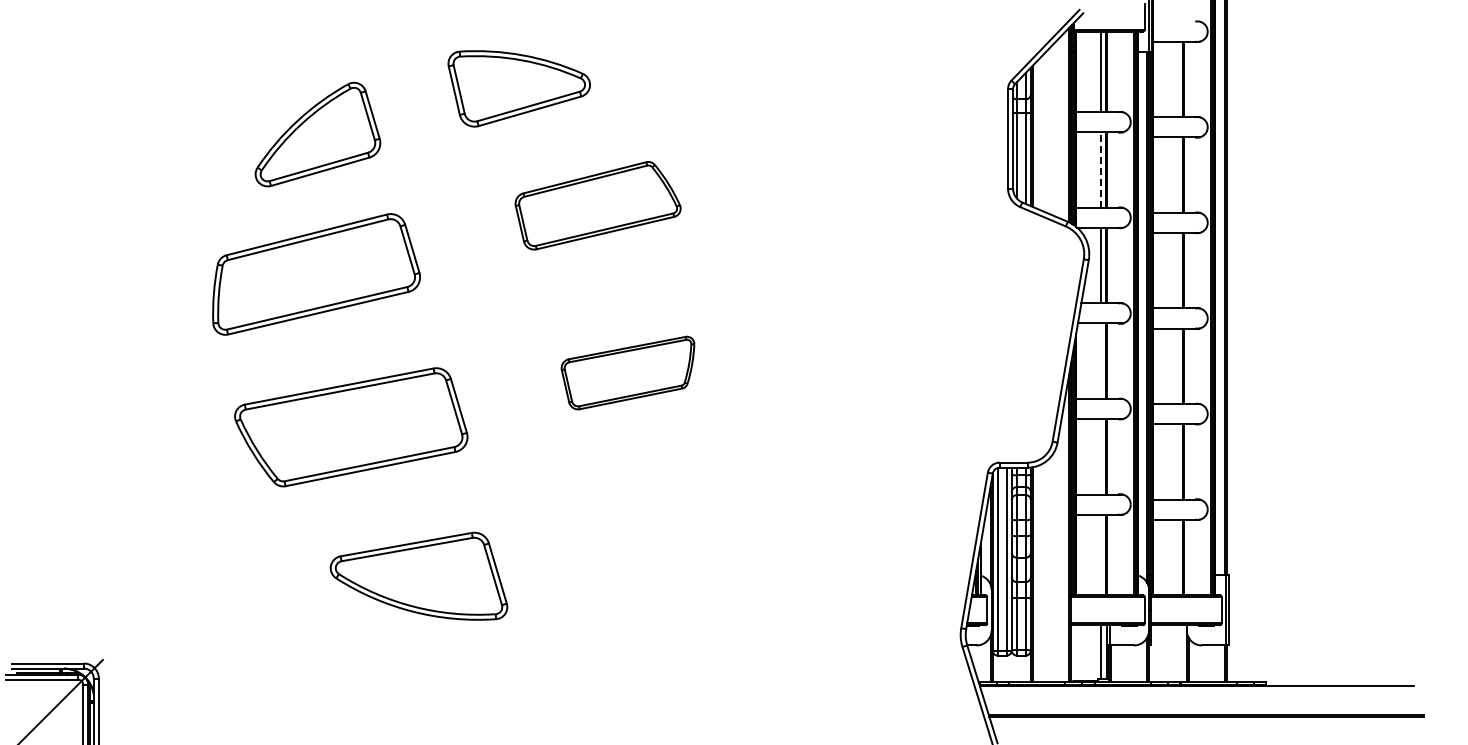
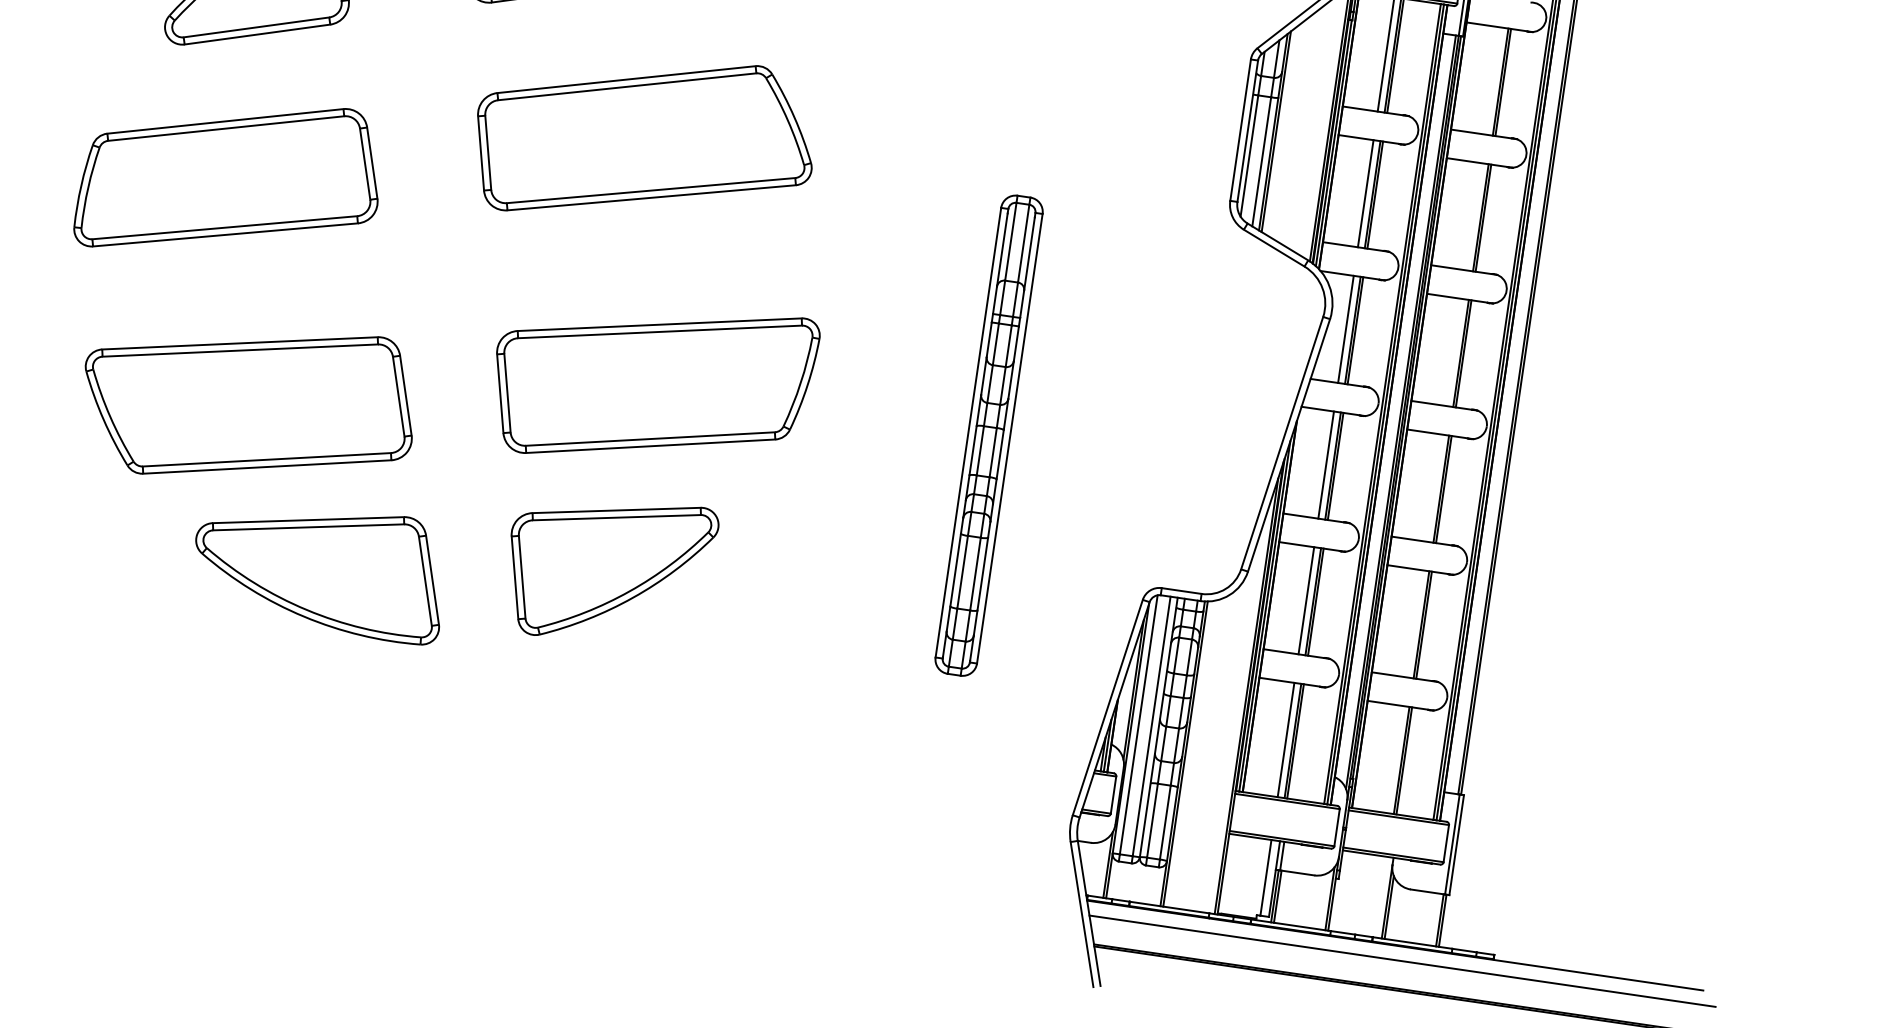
line: (1100, 170) -> (1365, 194), dashed -> solid
part: (597, 205) -> (644, 139), size x1.43
line: (1100, 360) -> (1325, 463), added
part: (627, 372) -> (652, 383), size x1.67
part: (864, 374) -> (988, 434), added
line: (1100, 456) -> (1306, 600), added
part: (616, 505) -> (608, 569), added
line: (1100, 554) -> (1285, 739), added
part: (418, 575) -> (319, 566), moved
line: (1202, 695) -> (1401, 960), added

